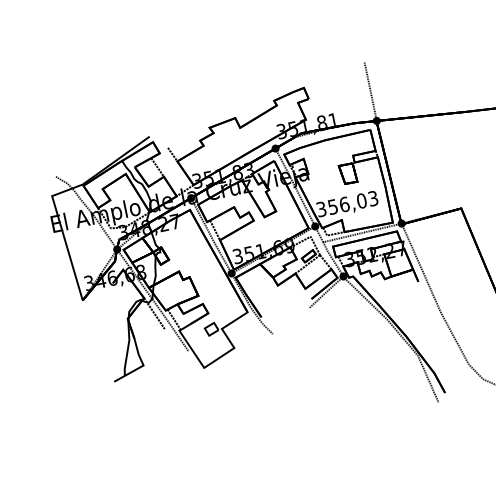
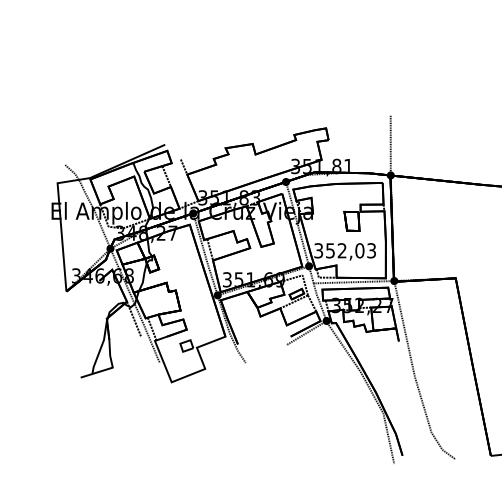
text: (343, 204) -> (341, 250), 356,03 -> 352,03

